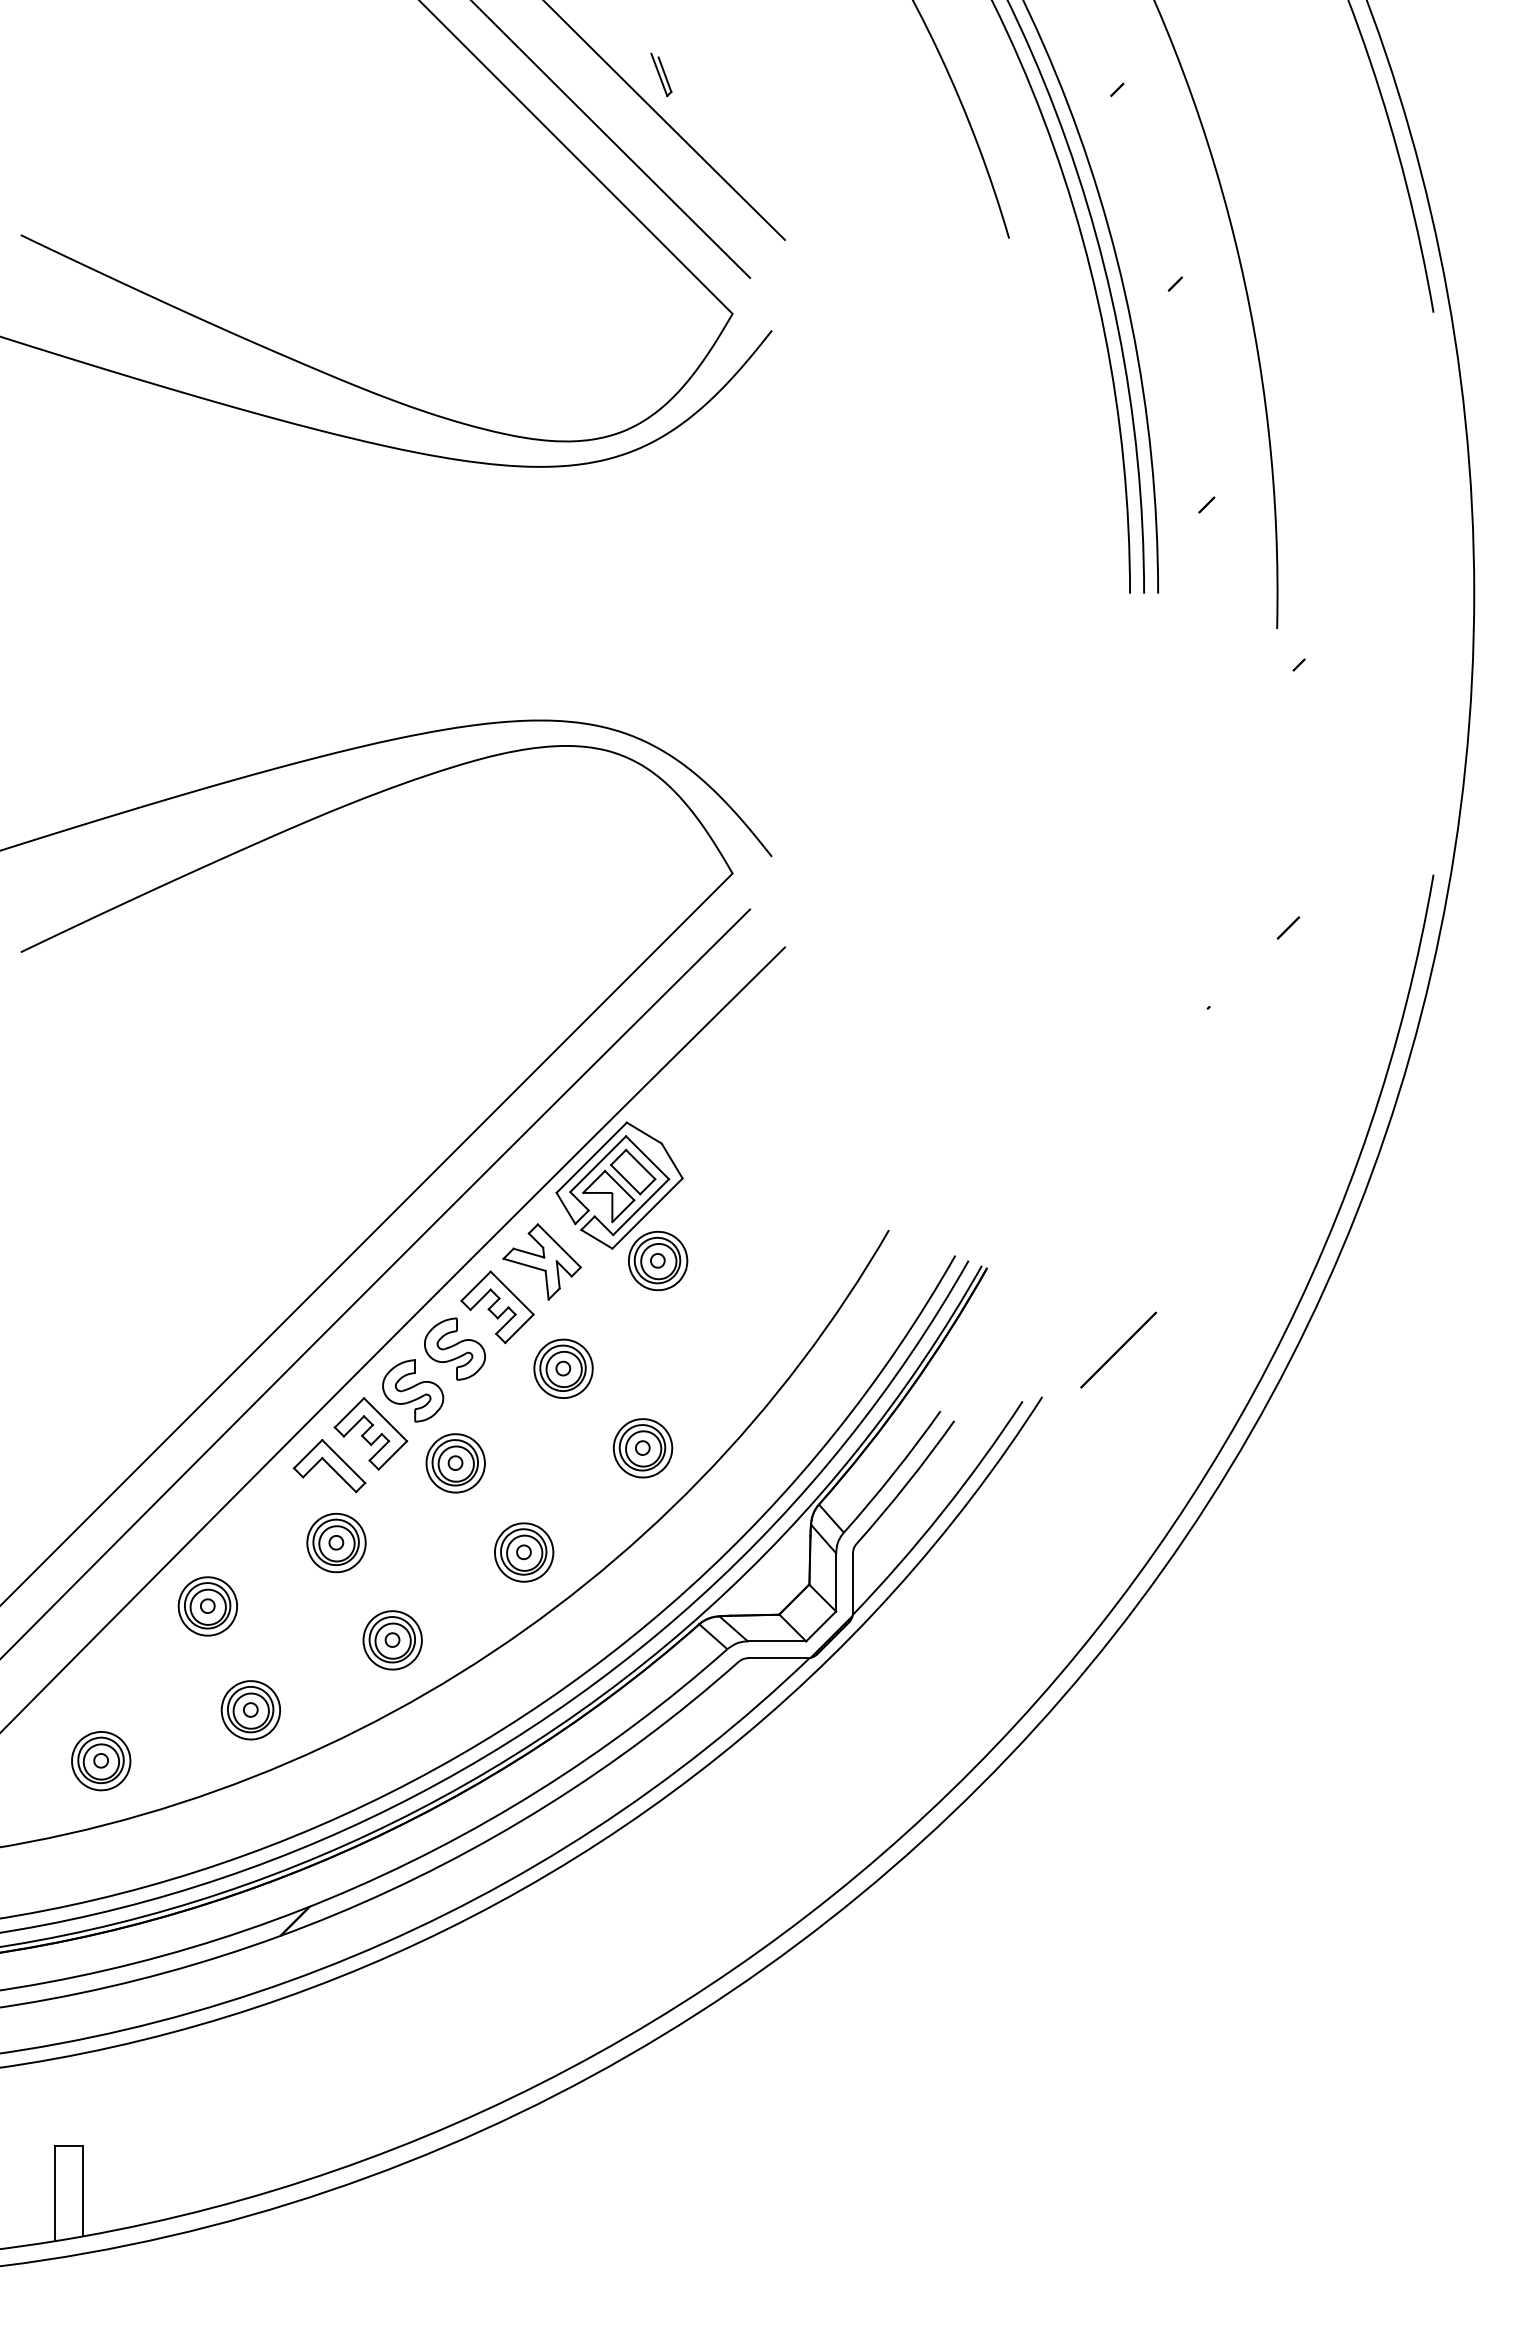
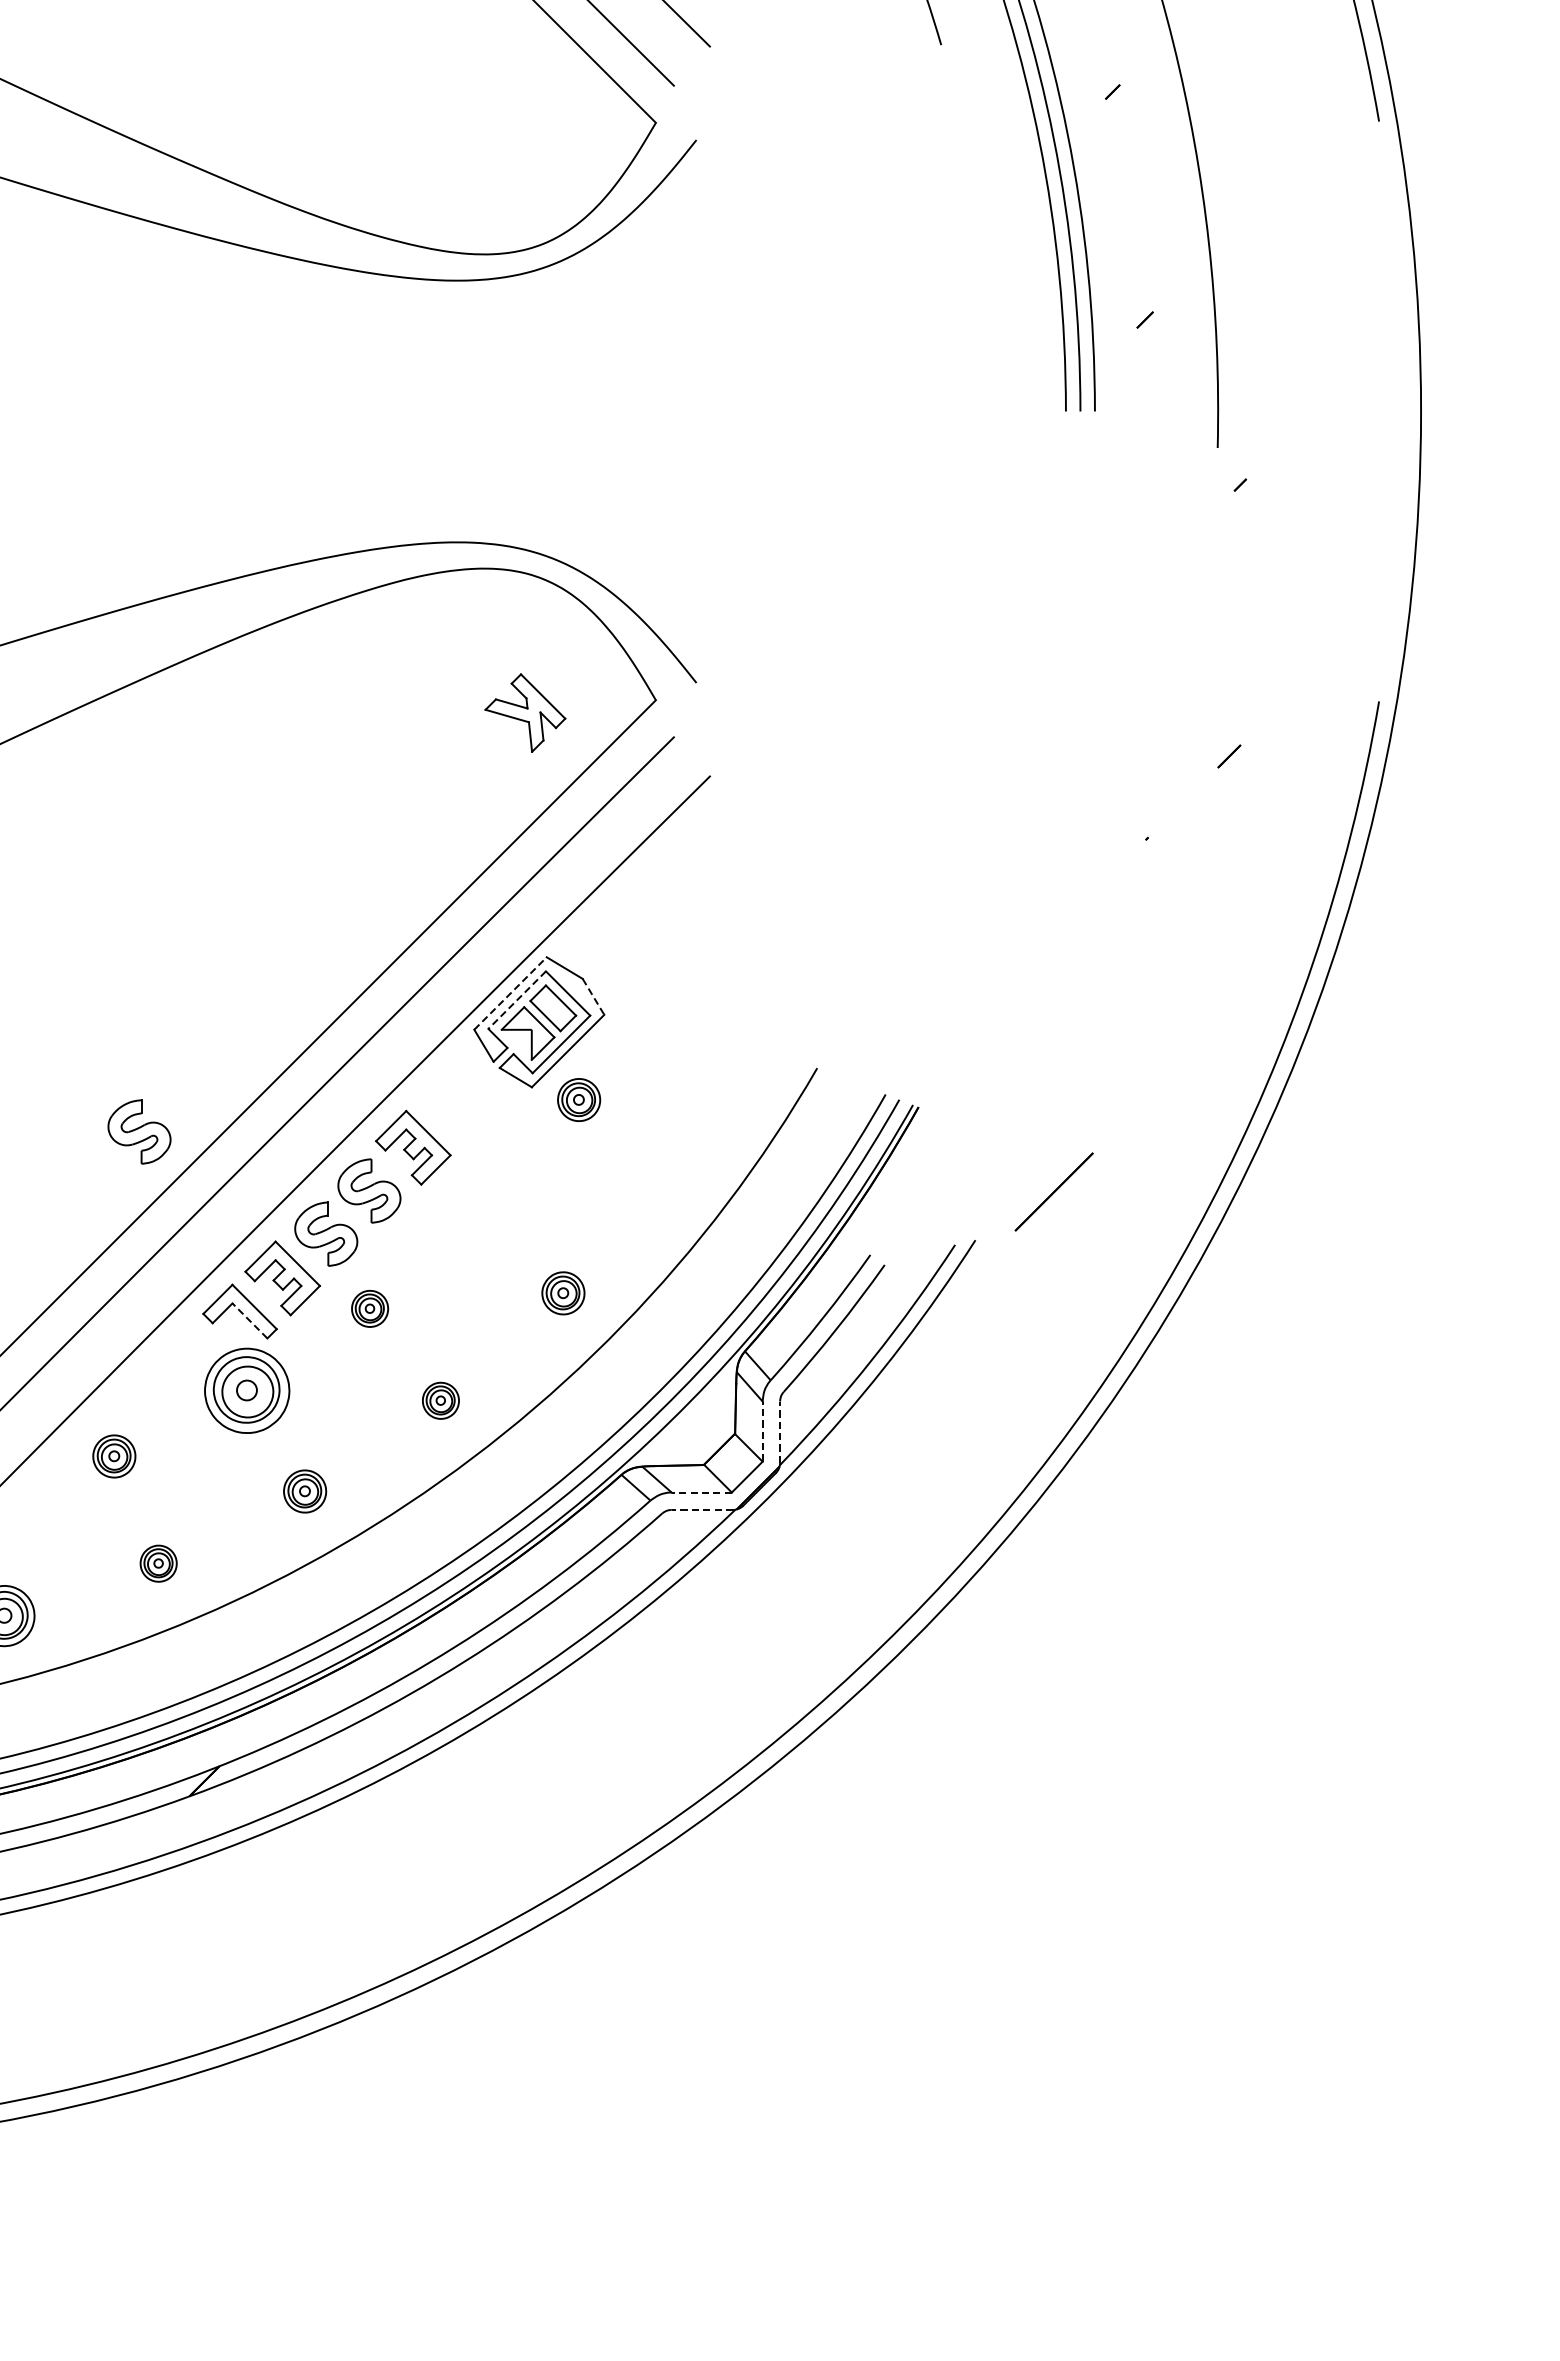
line: (591, 1157) -> (510, 993), solid -> dashed
line: (672, 1161) -> (593, 997), solid -> dashed
line: (597, 1164) -> (516, 1000), solid -> dashed
part: (658, 1260) -> (579, 1099), size x0.7
part: (541, 1261) -> (524, 712), moved
part: (232, 1291) -> (139, 1131), added
part: (563, 1368) -> (481, 1210), removed
part: (642, 1448) -> (562, 1293), size x0.7
part: (455, 1463) -> (369, 1308), size x0.6
line: (339, 1475) -> (250, 1321), solid -> dashed
part: (336, 1543) -> (247, 1391), size x1.4
part: (524, 1552) -> (441, 1400), size x0.6
line: (836, 1581) -> (763, 1430), solid -> dashed
line: (852, 1582) -> (779, 1431), solid -> dashed
part: (207, 1606) -> (114, 1456), size x0.7
part: (392, 1640) -> (304, 1491), size x0.7
line: (776, 1641) -> (701, 1492), solid -> dashed
line: (777, 1658) -> (702, 1510), solid -> dashed
part: (250, 1710) -> (158, 1563), size x0.6

